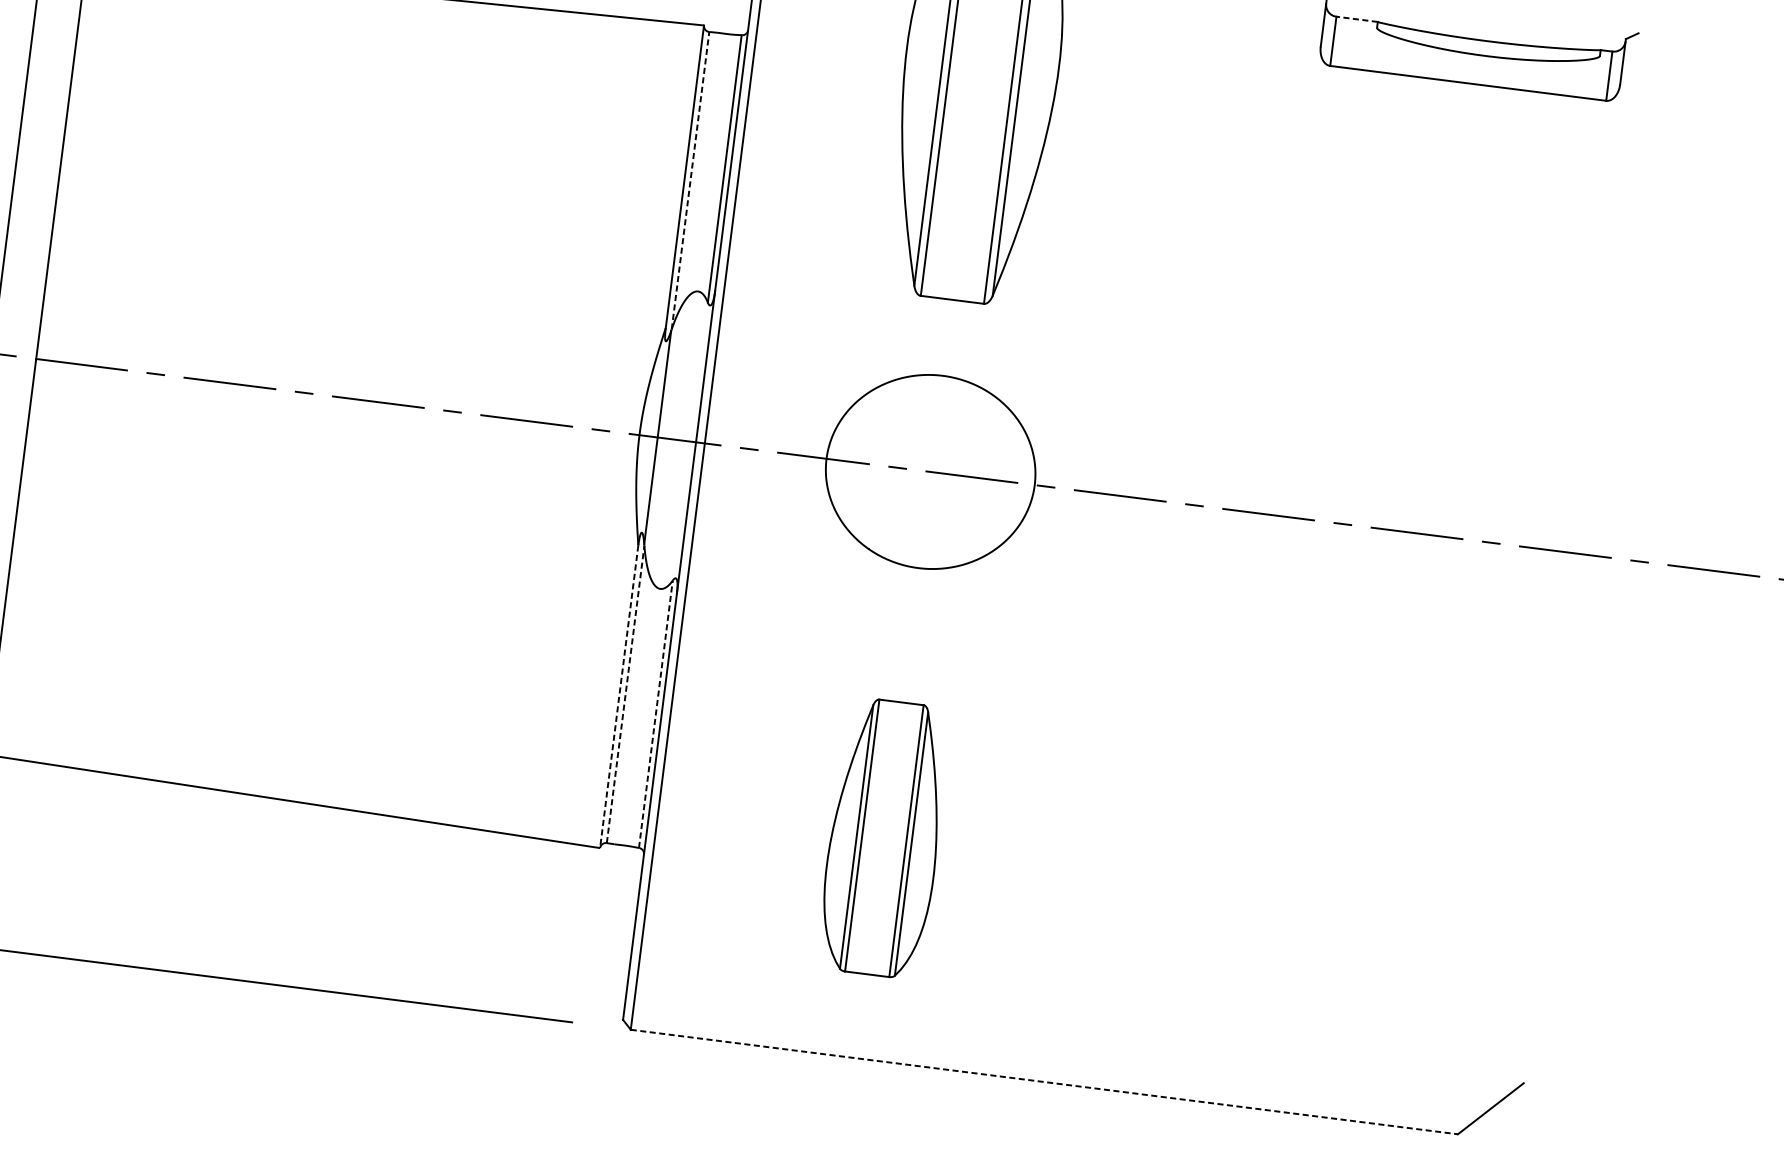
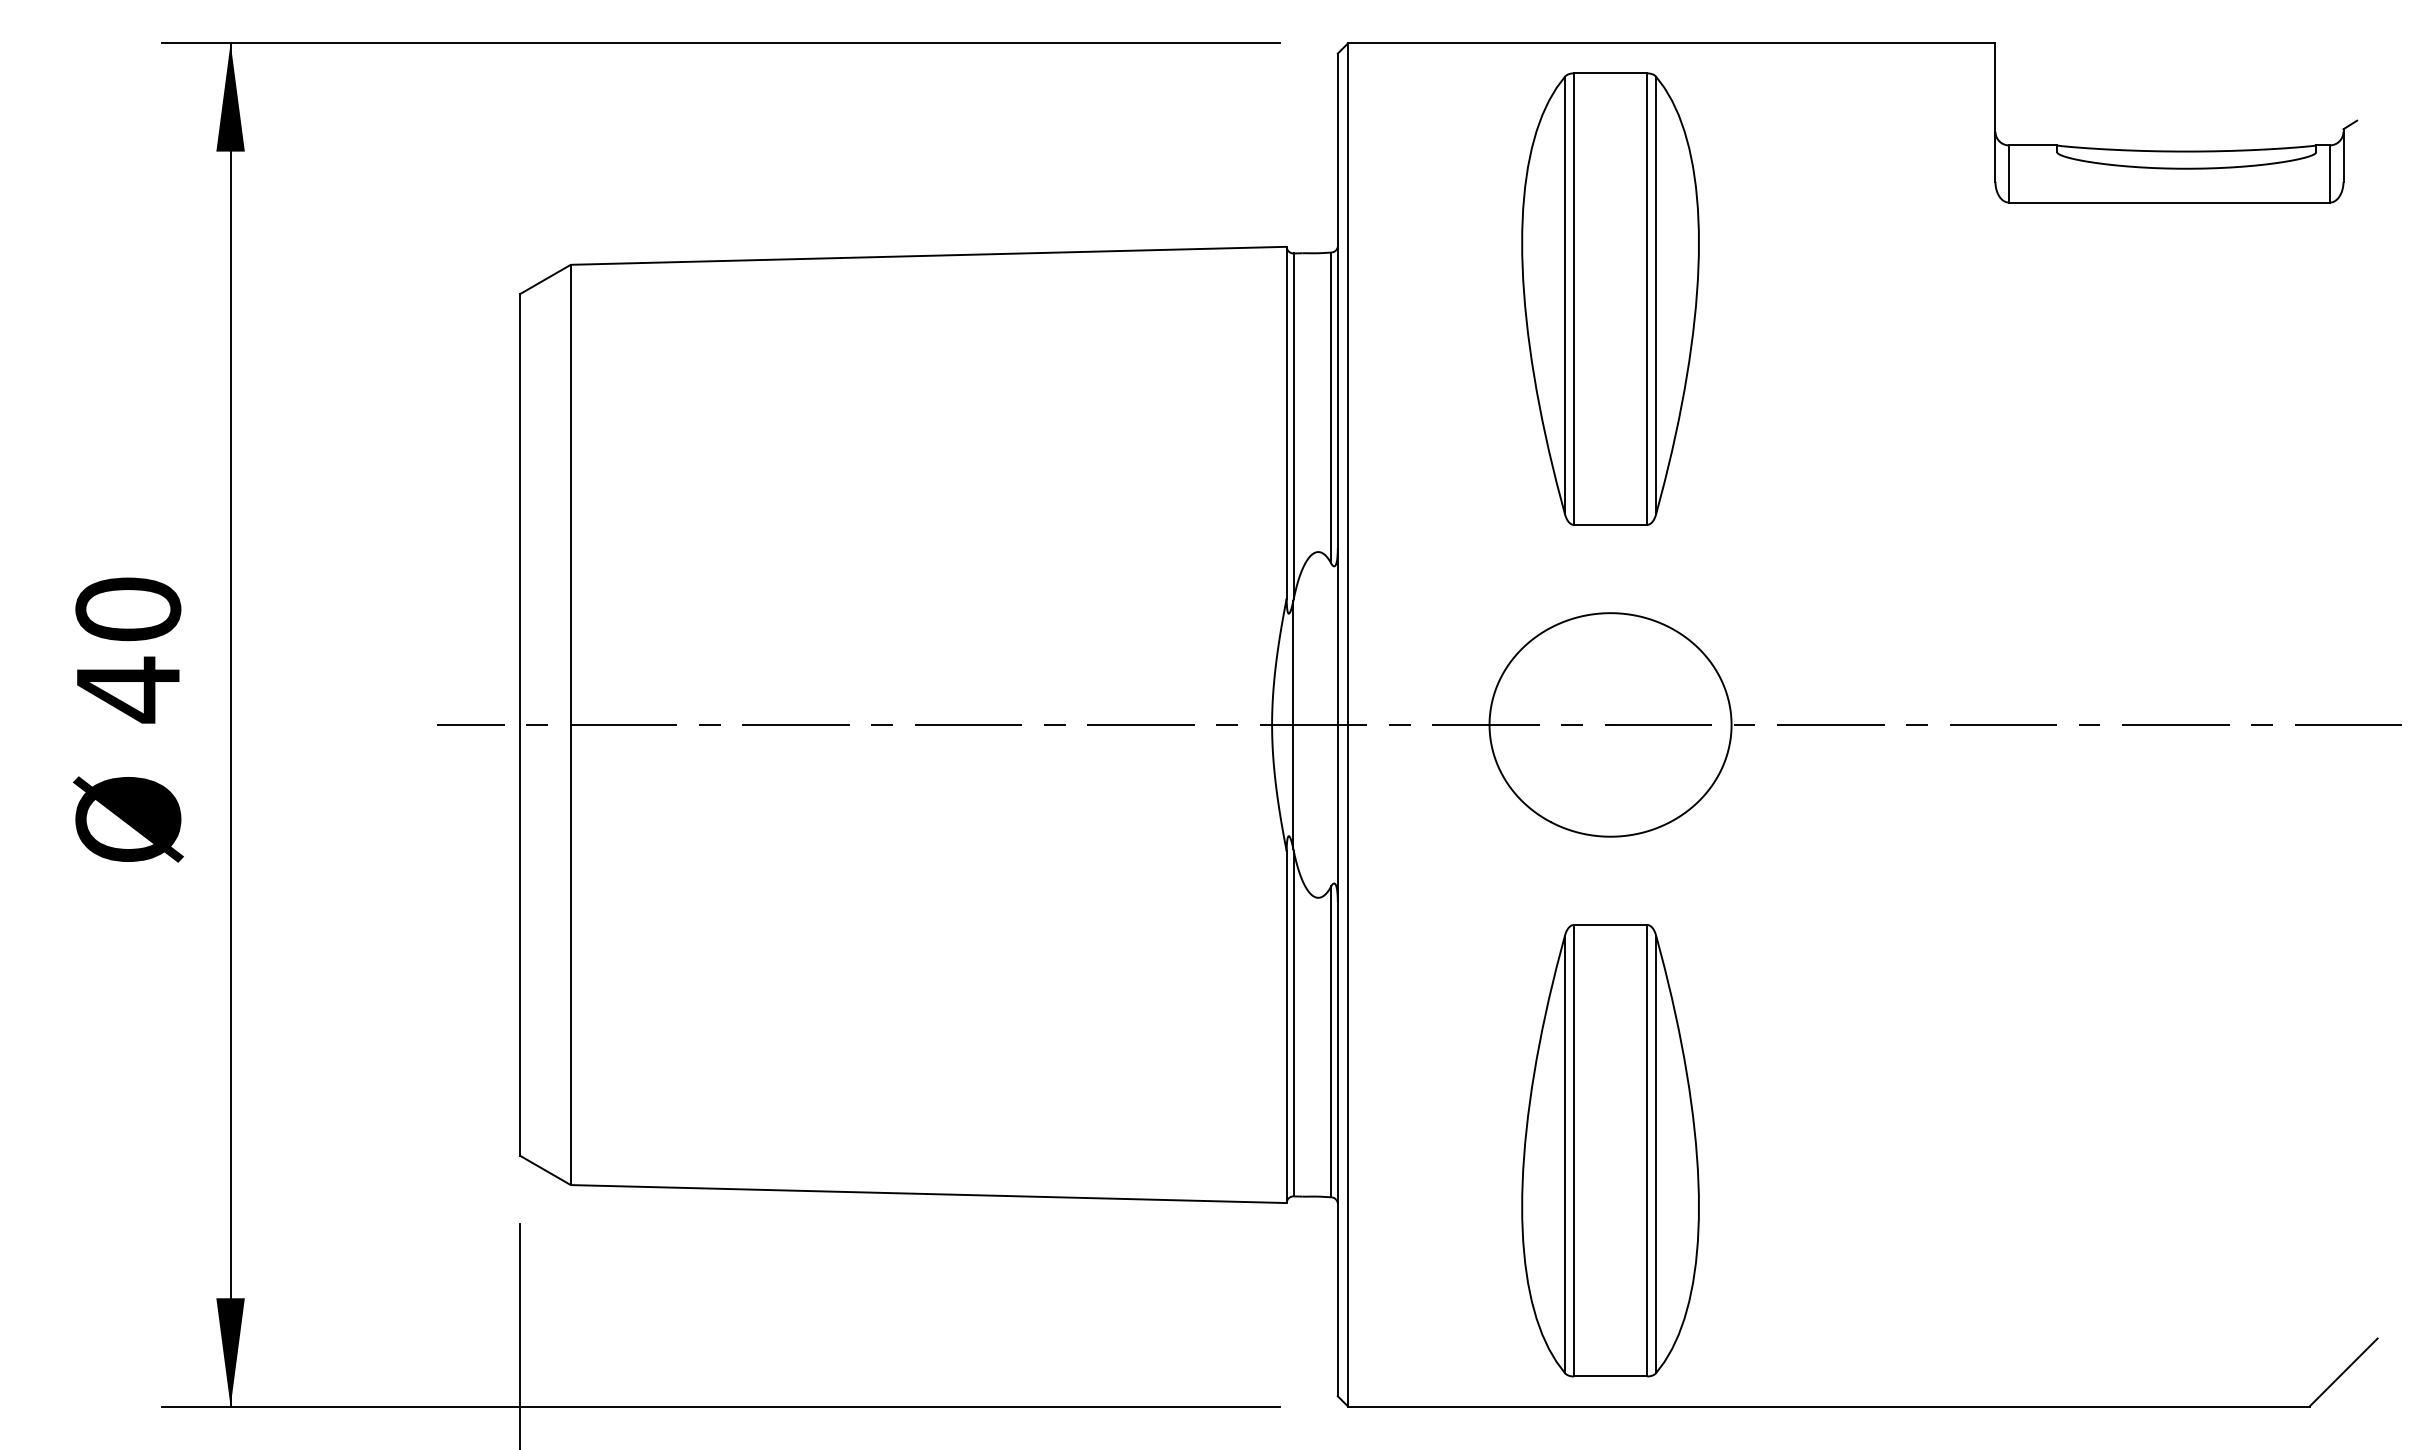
line: (1356, 19) -> (2032, 145), dashed -> solid
line: (690, 180) -> (1293, 426), dashed -> solid
line: (625, 694) -> (1293, 1023), dashed -> solid
line: (619, 697) -> (1286, 1027), dashed -> solid
line: (656, 713) -> (1331, 1041), dashed -> solid
part: (884, 838) -> (1610, 1150), size x1.43
line: (1044, 1081) -> (1828, 1406), dashed -> solid

